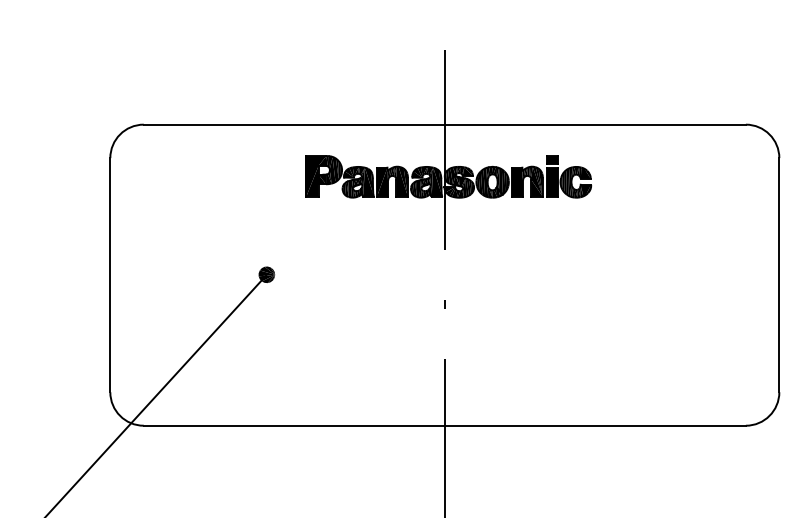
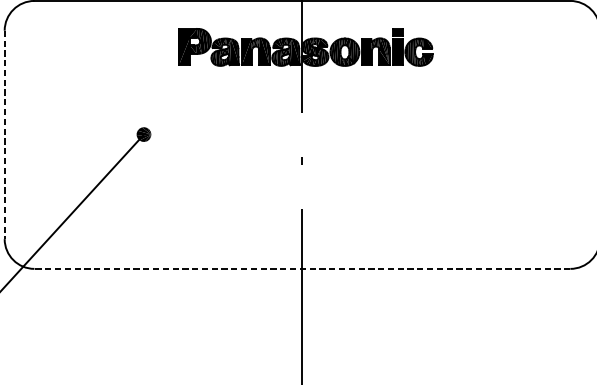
line: (110, 275) -> (4, 135), solid -> dashed
line: (444, 425) -> (302, 268), solid -> dashed

